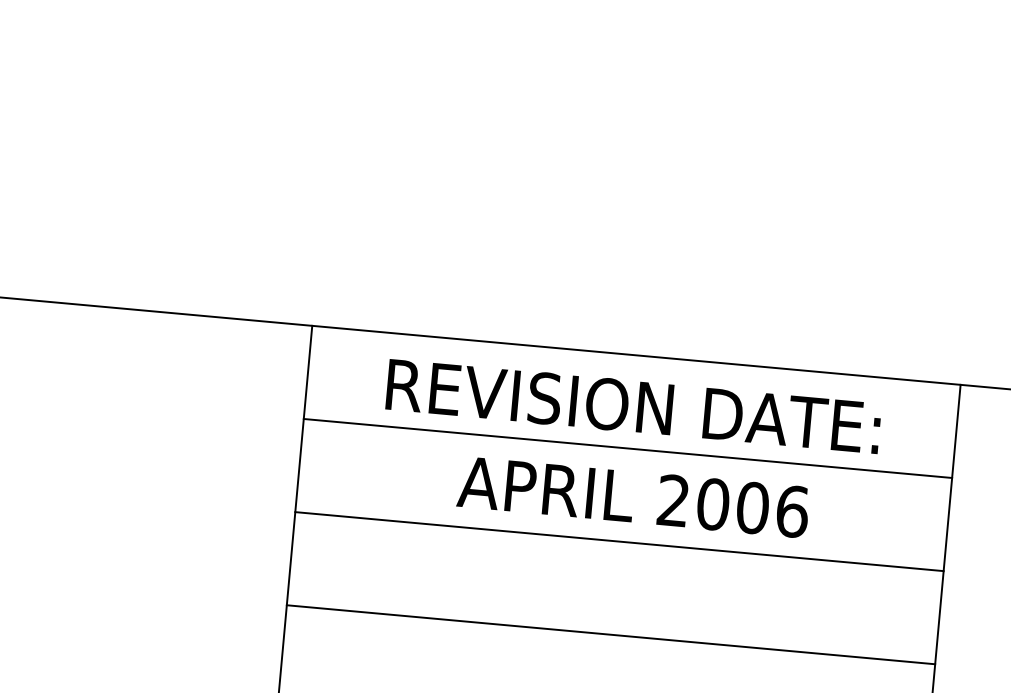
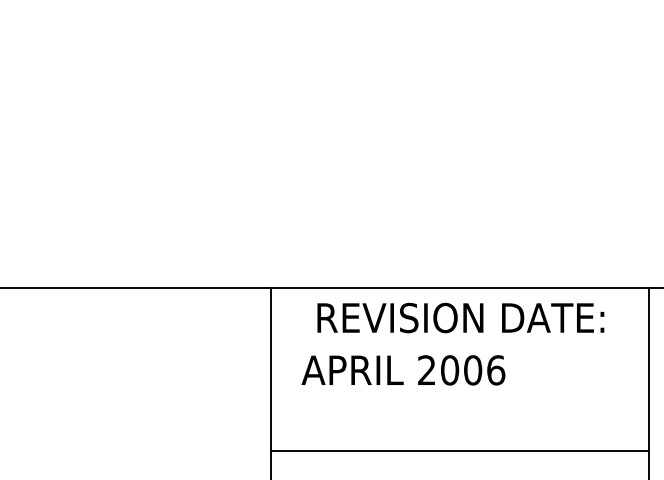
line: (627, 448) -> (459, 342), removed
text: (633, 497) -> (403, 370), moved
line: (619, 541) -> (459, 396), removed

